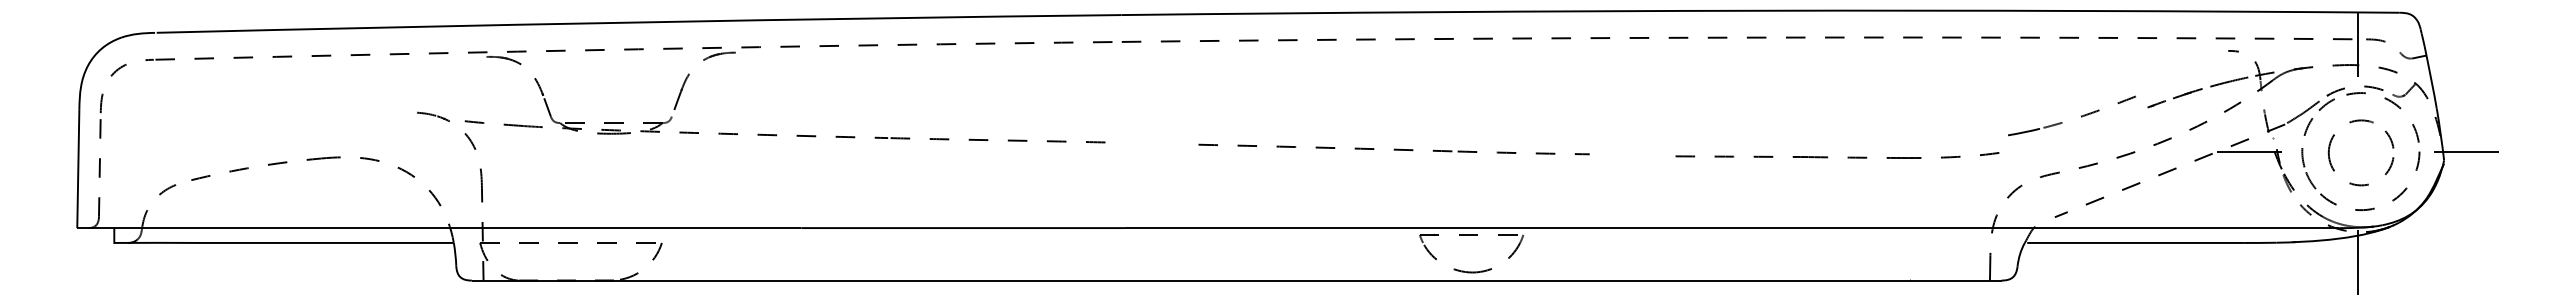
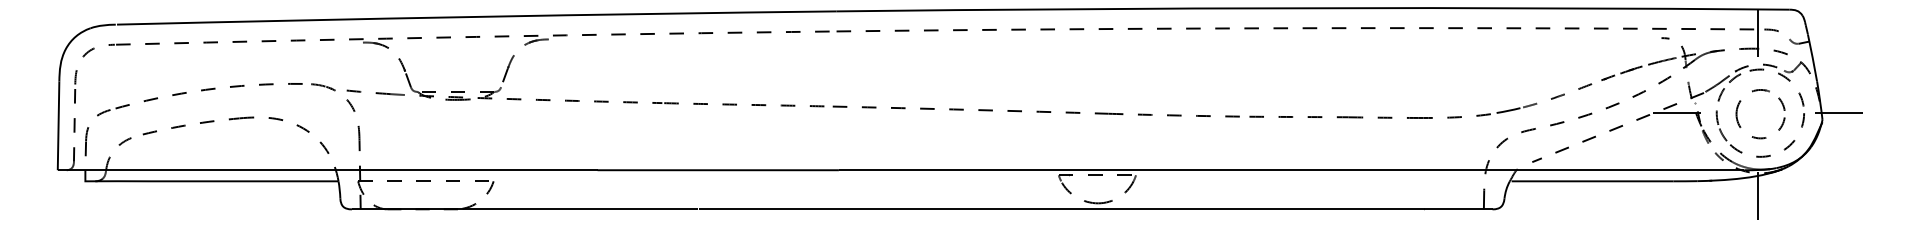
part: (2081, 115) -> (1551, 98), moved
part: (249, 125) -> (186, 93), added
part: (1389, 149) -> (1036, 111), size x1.43

